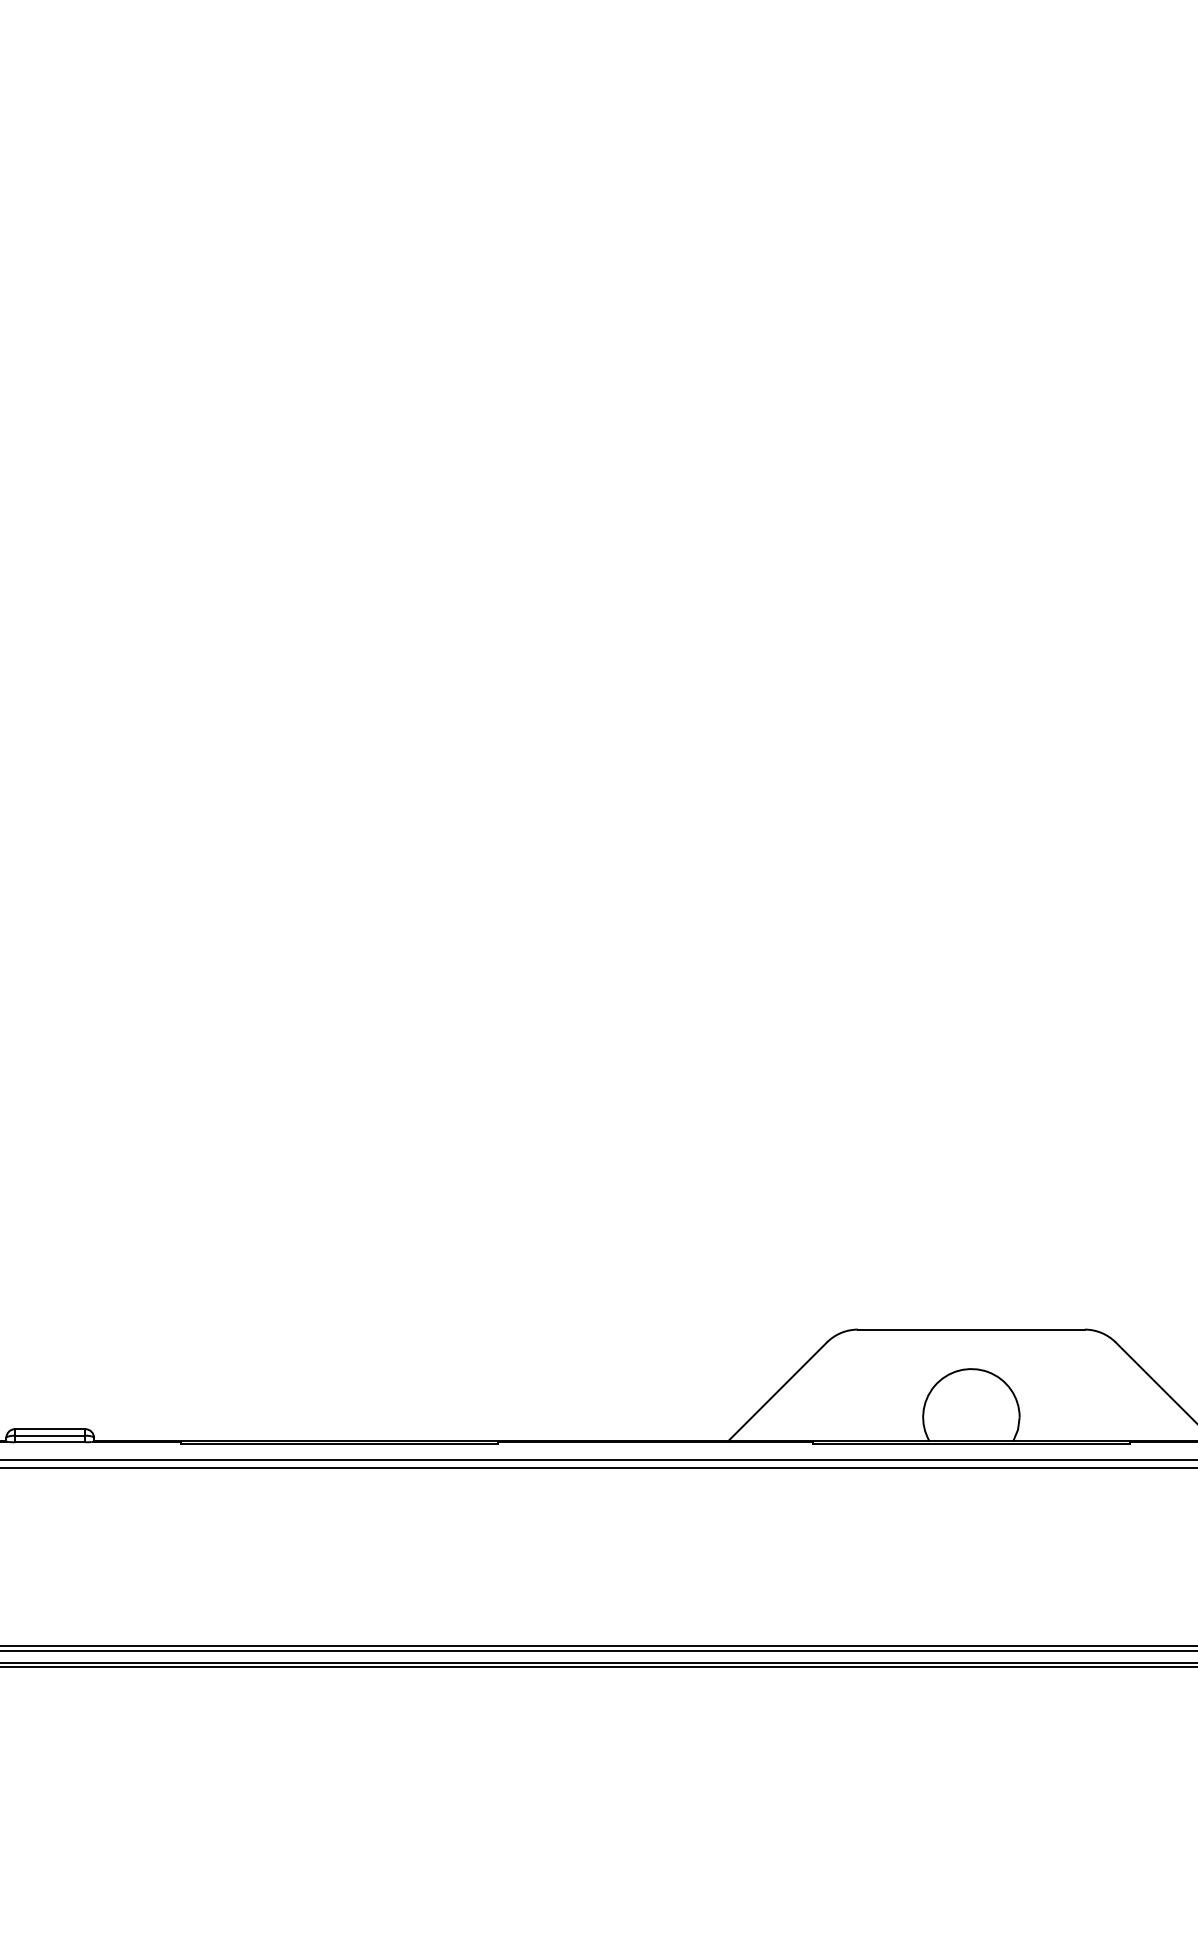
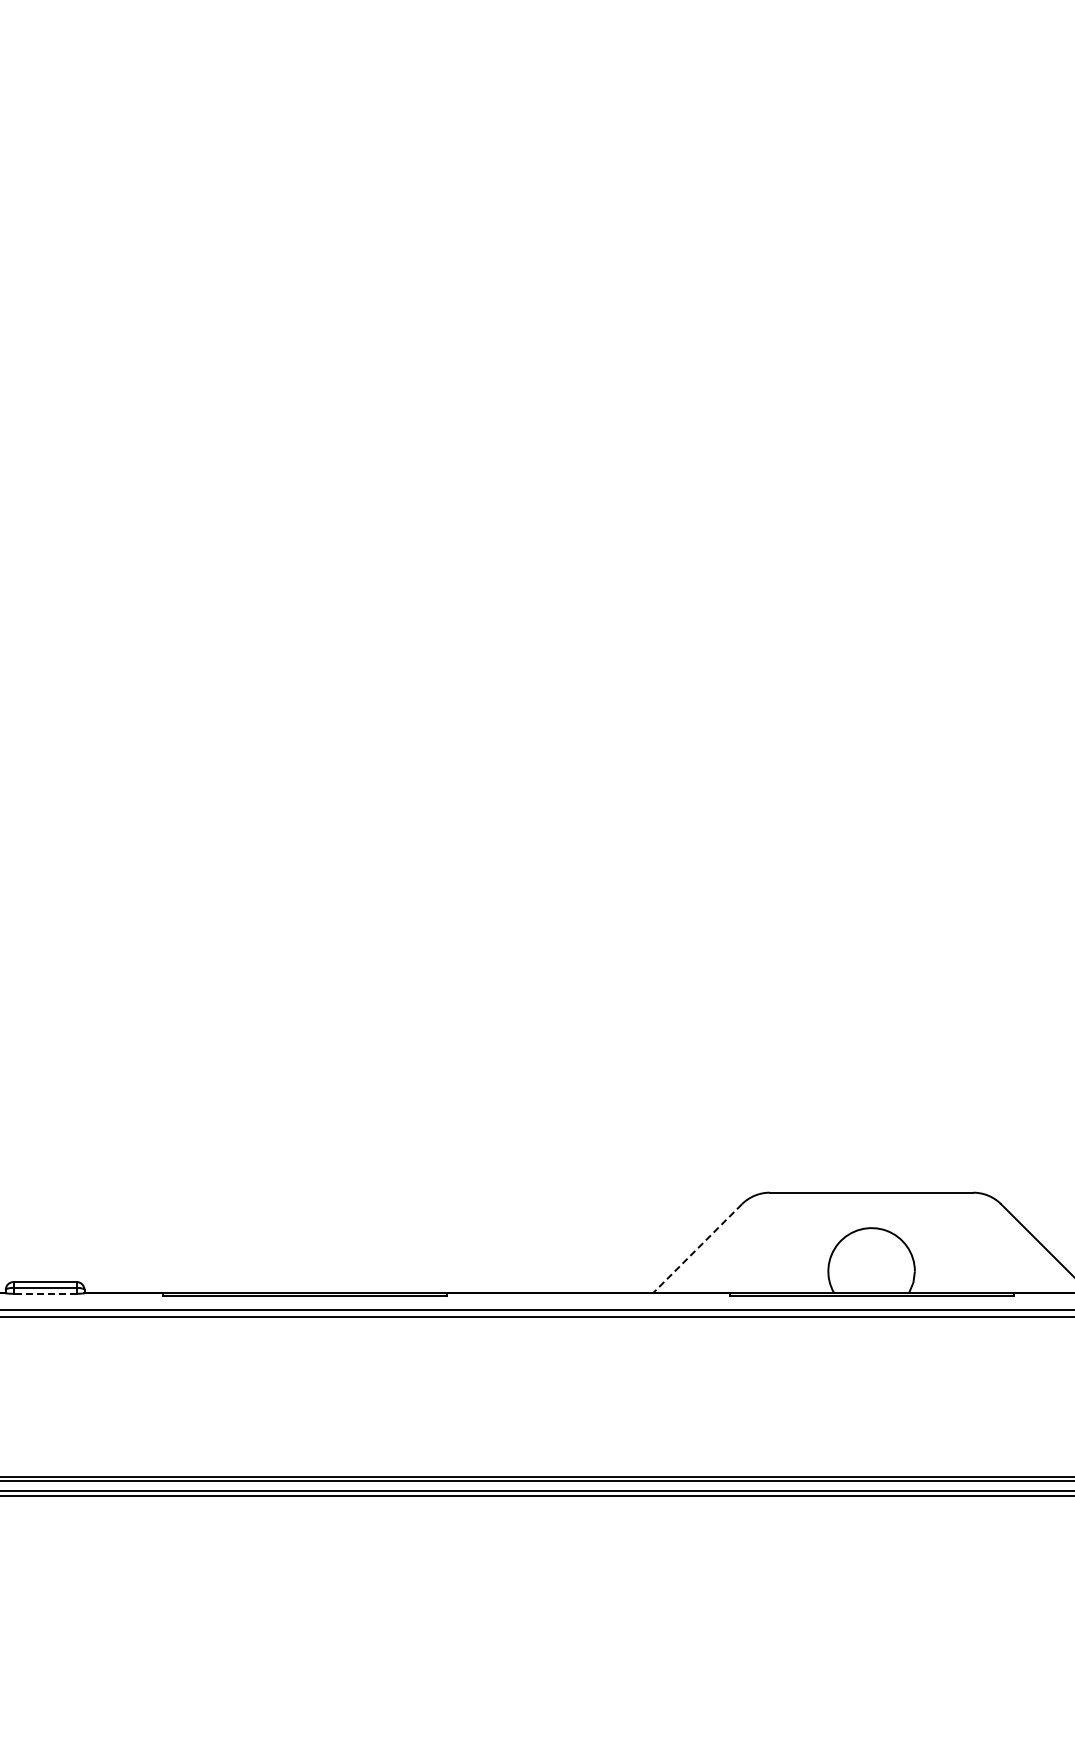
line: (777, 1391) -> (697, 1248), solid -> dashed
line: (49, 1441) -> (44, 1293), solid -> dashed

